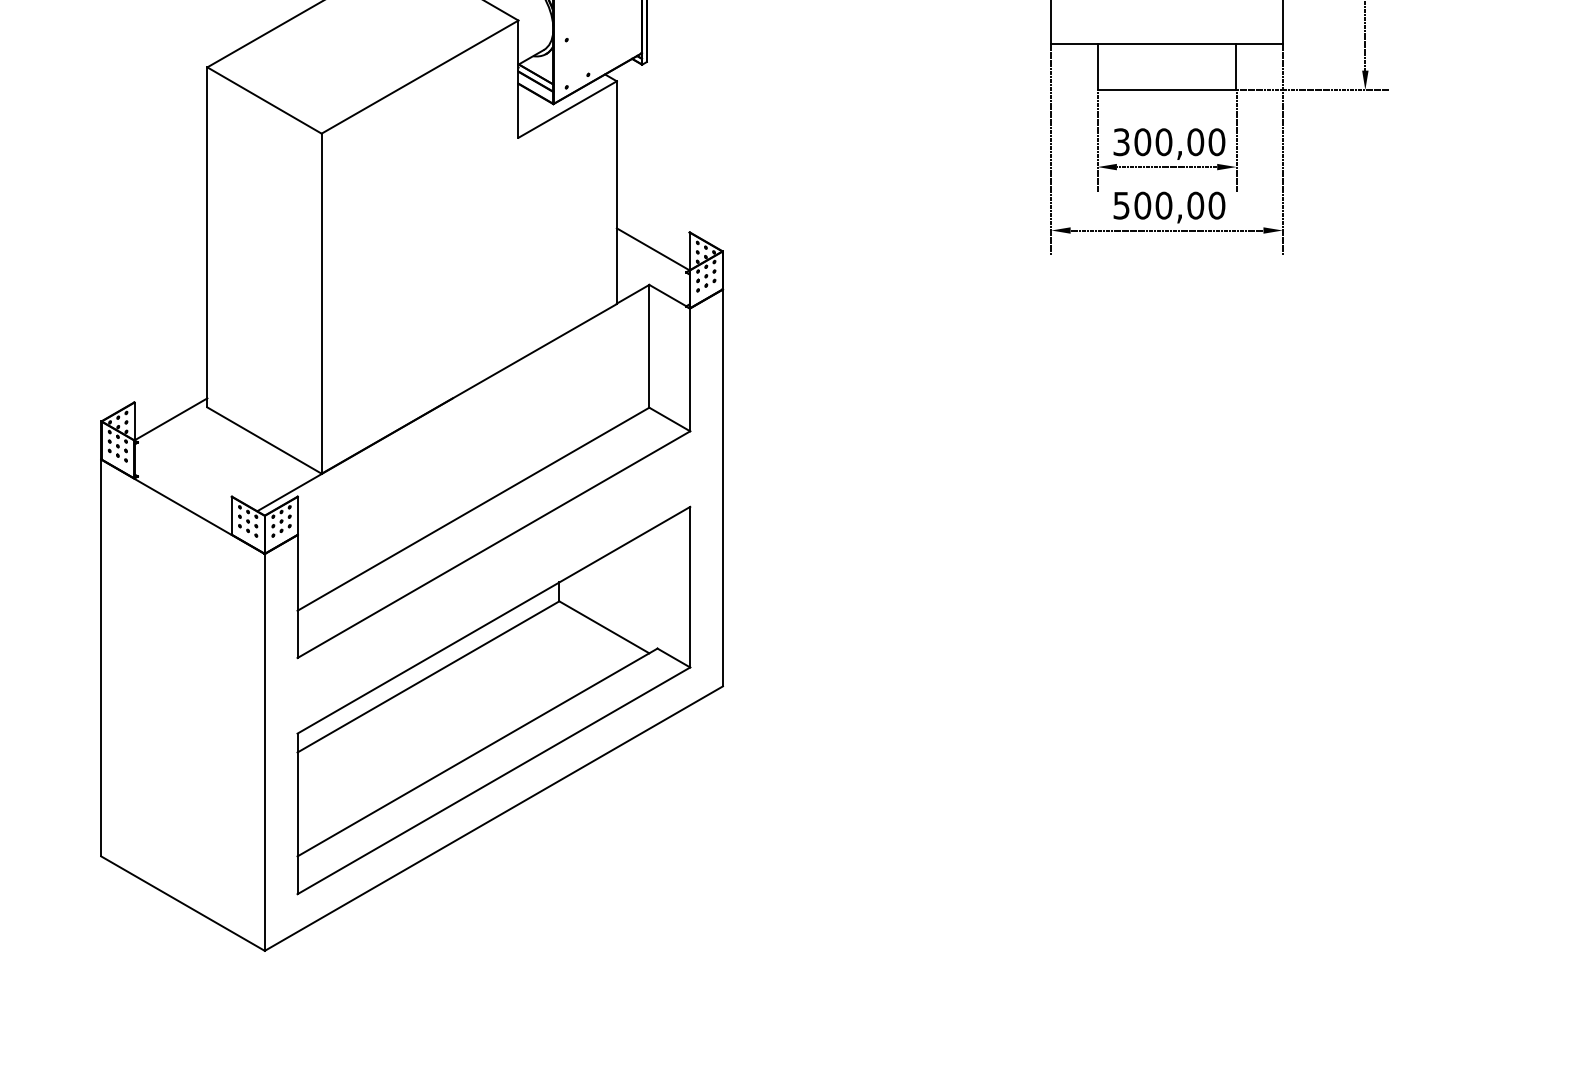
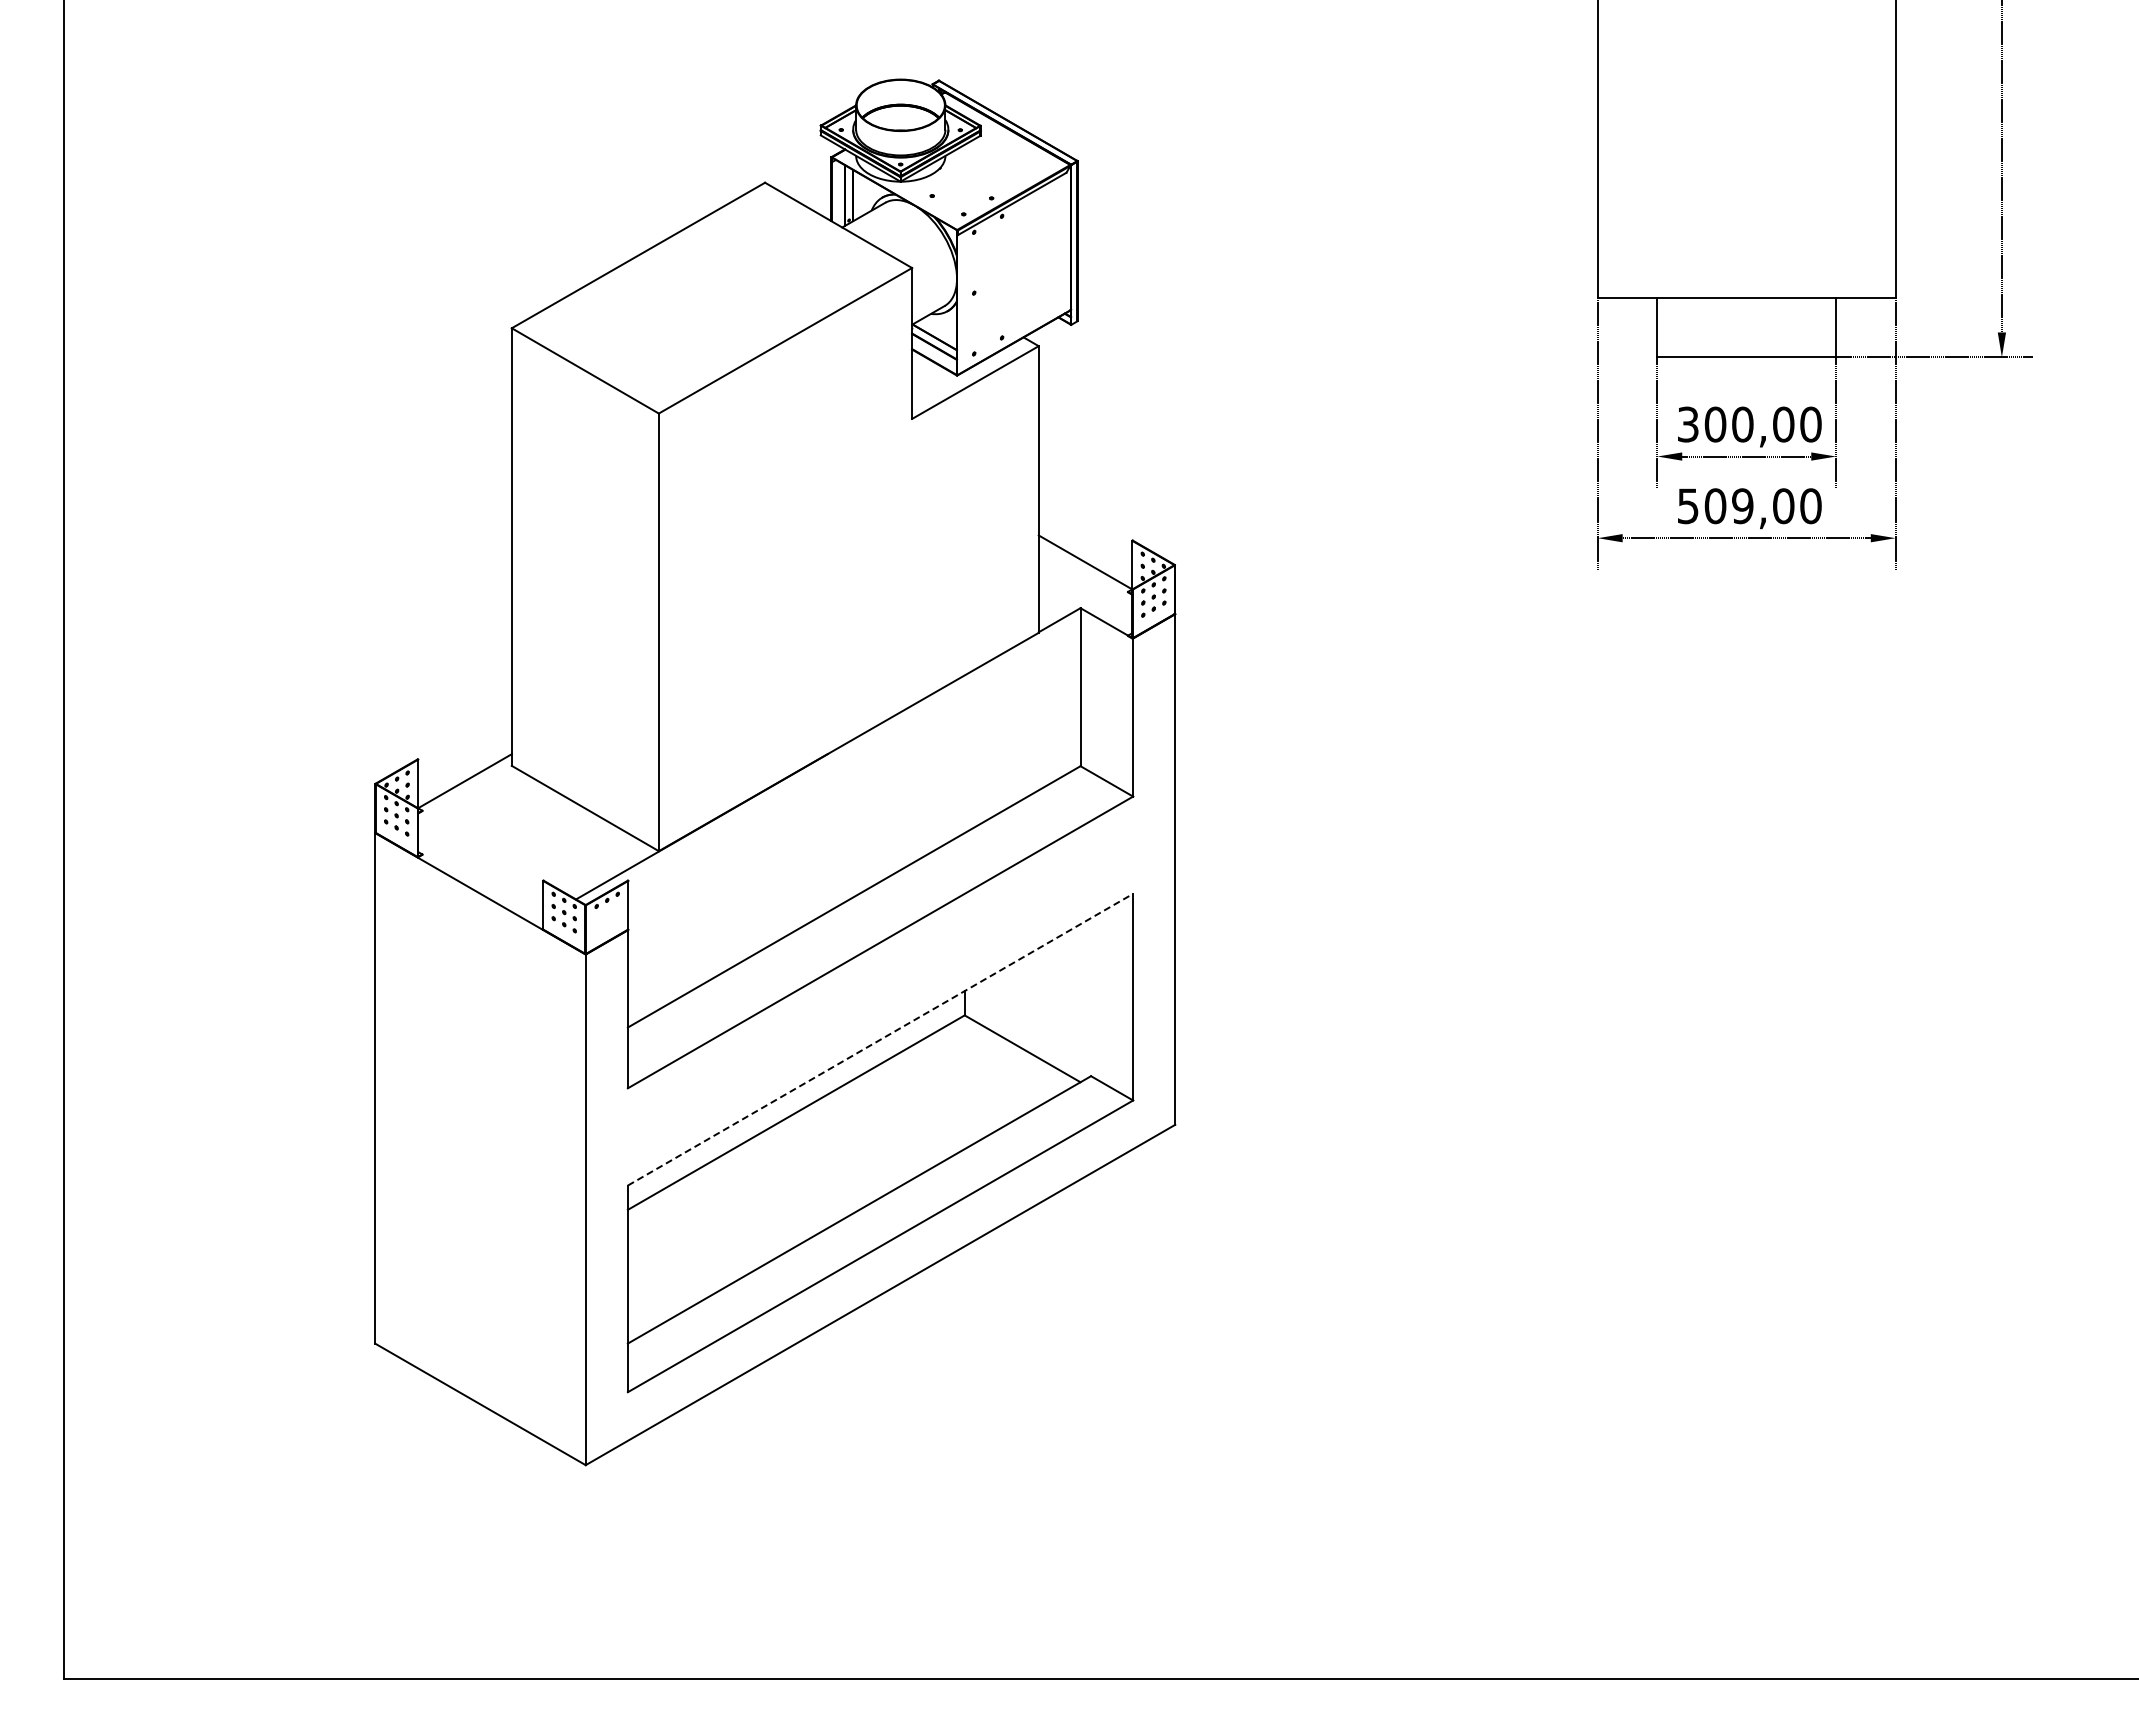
text: (1163, 205) -> (1742, 506), 500,00 -> 509,00
part: (280, 526) -> (606, 918), removed
line: (493, 620) -> (880, 1039), solid -> dashed

